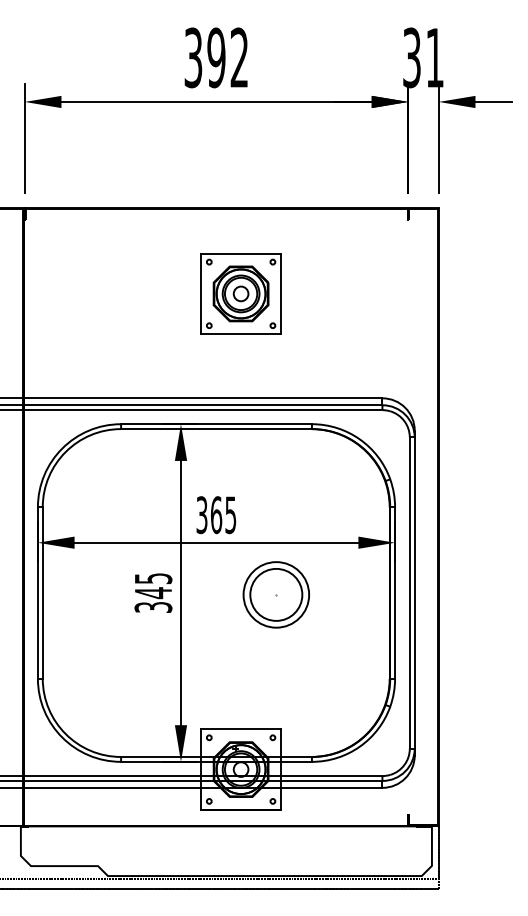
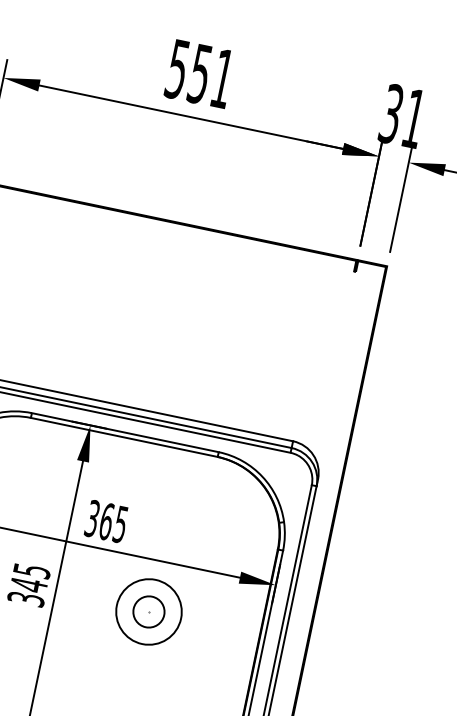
text: (216, 57) -> (200, 73), 392 -> 551
part: (240, 293) -> (175, 309), removed
circle: (276, 594) -> (149, 611), size x0.6

